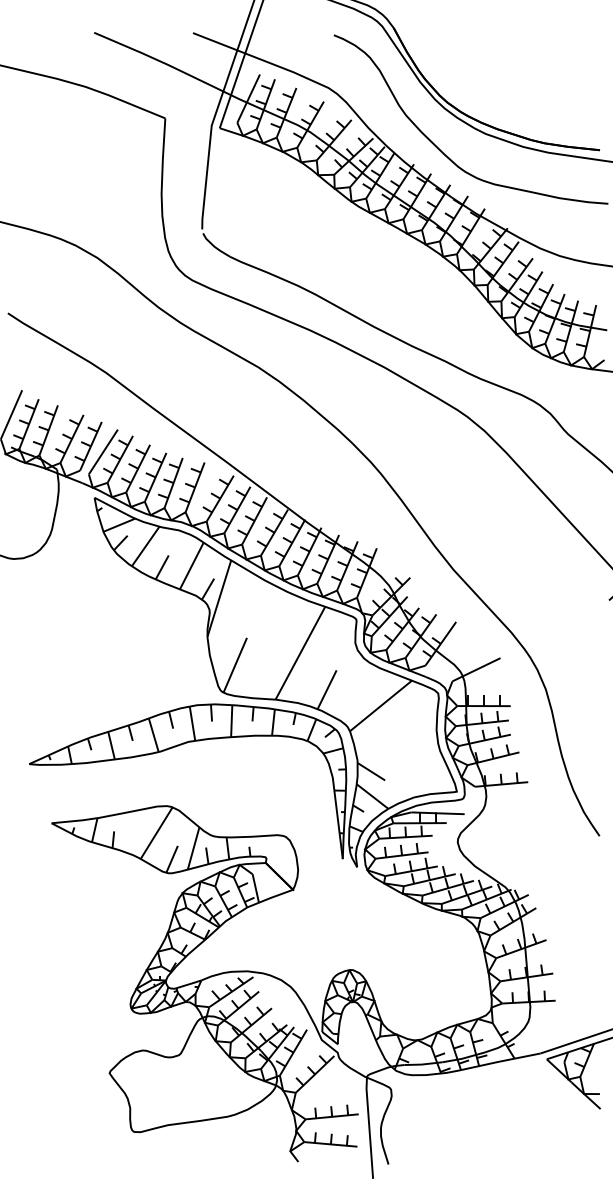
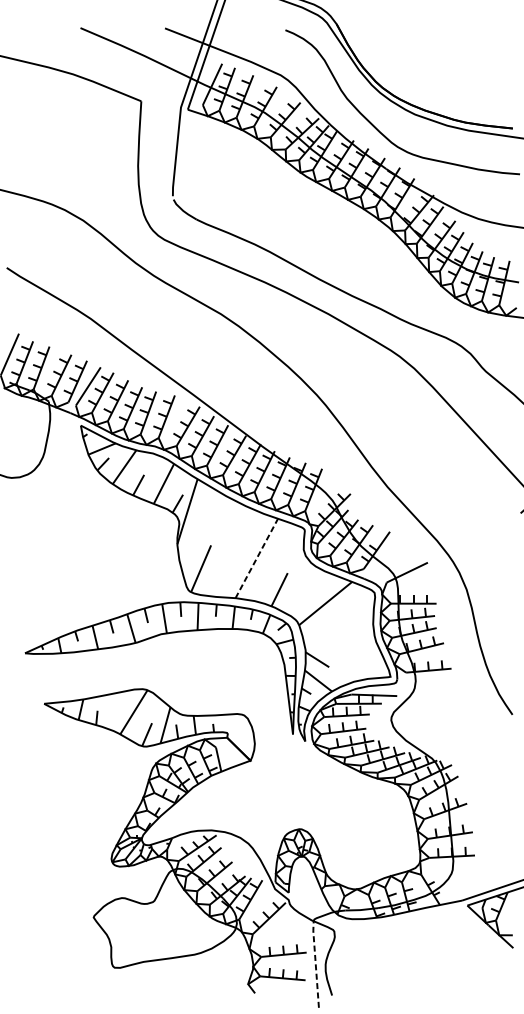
line: (300, 653) -> (256, 558), solid -> dashed
line: (369, 1127) -> (315, 963), solid -> dashed

